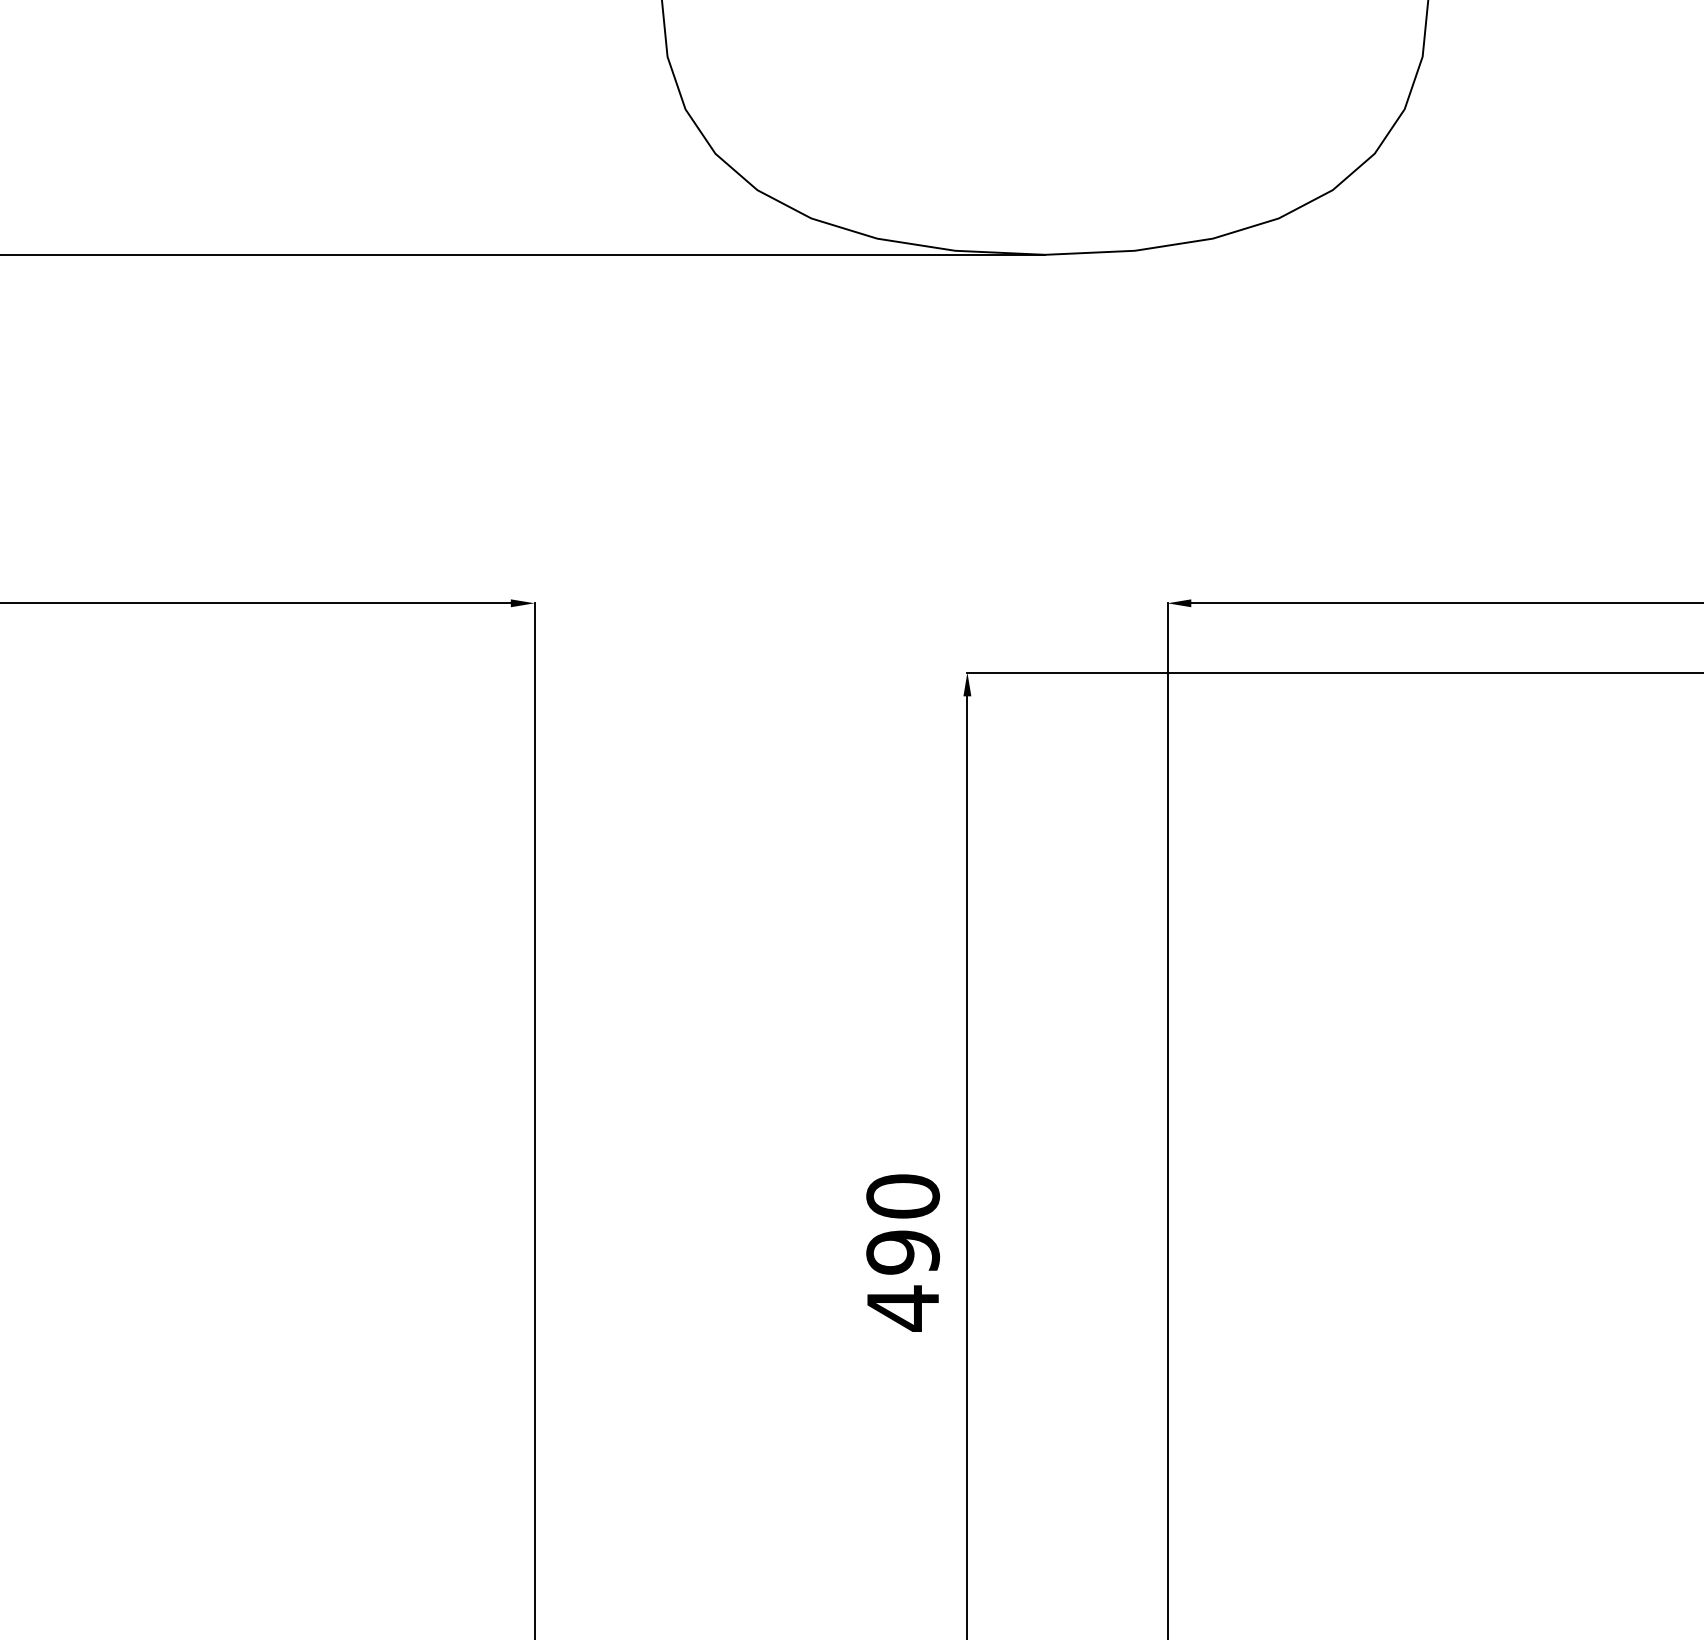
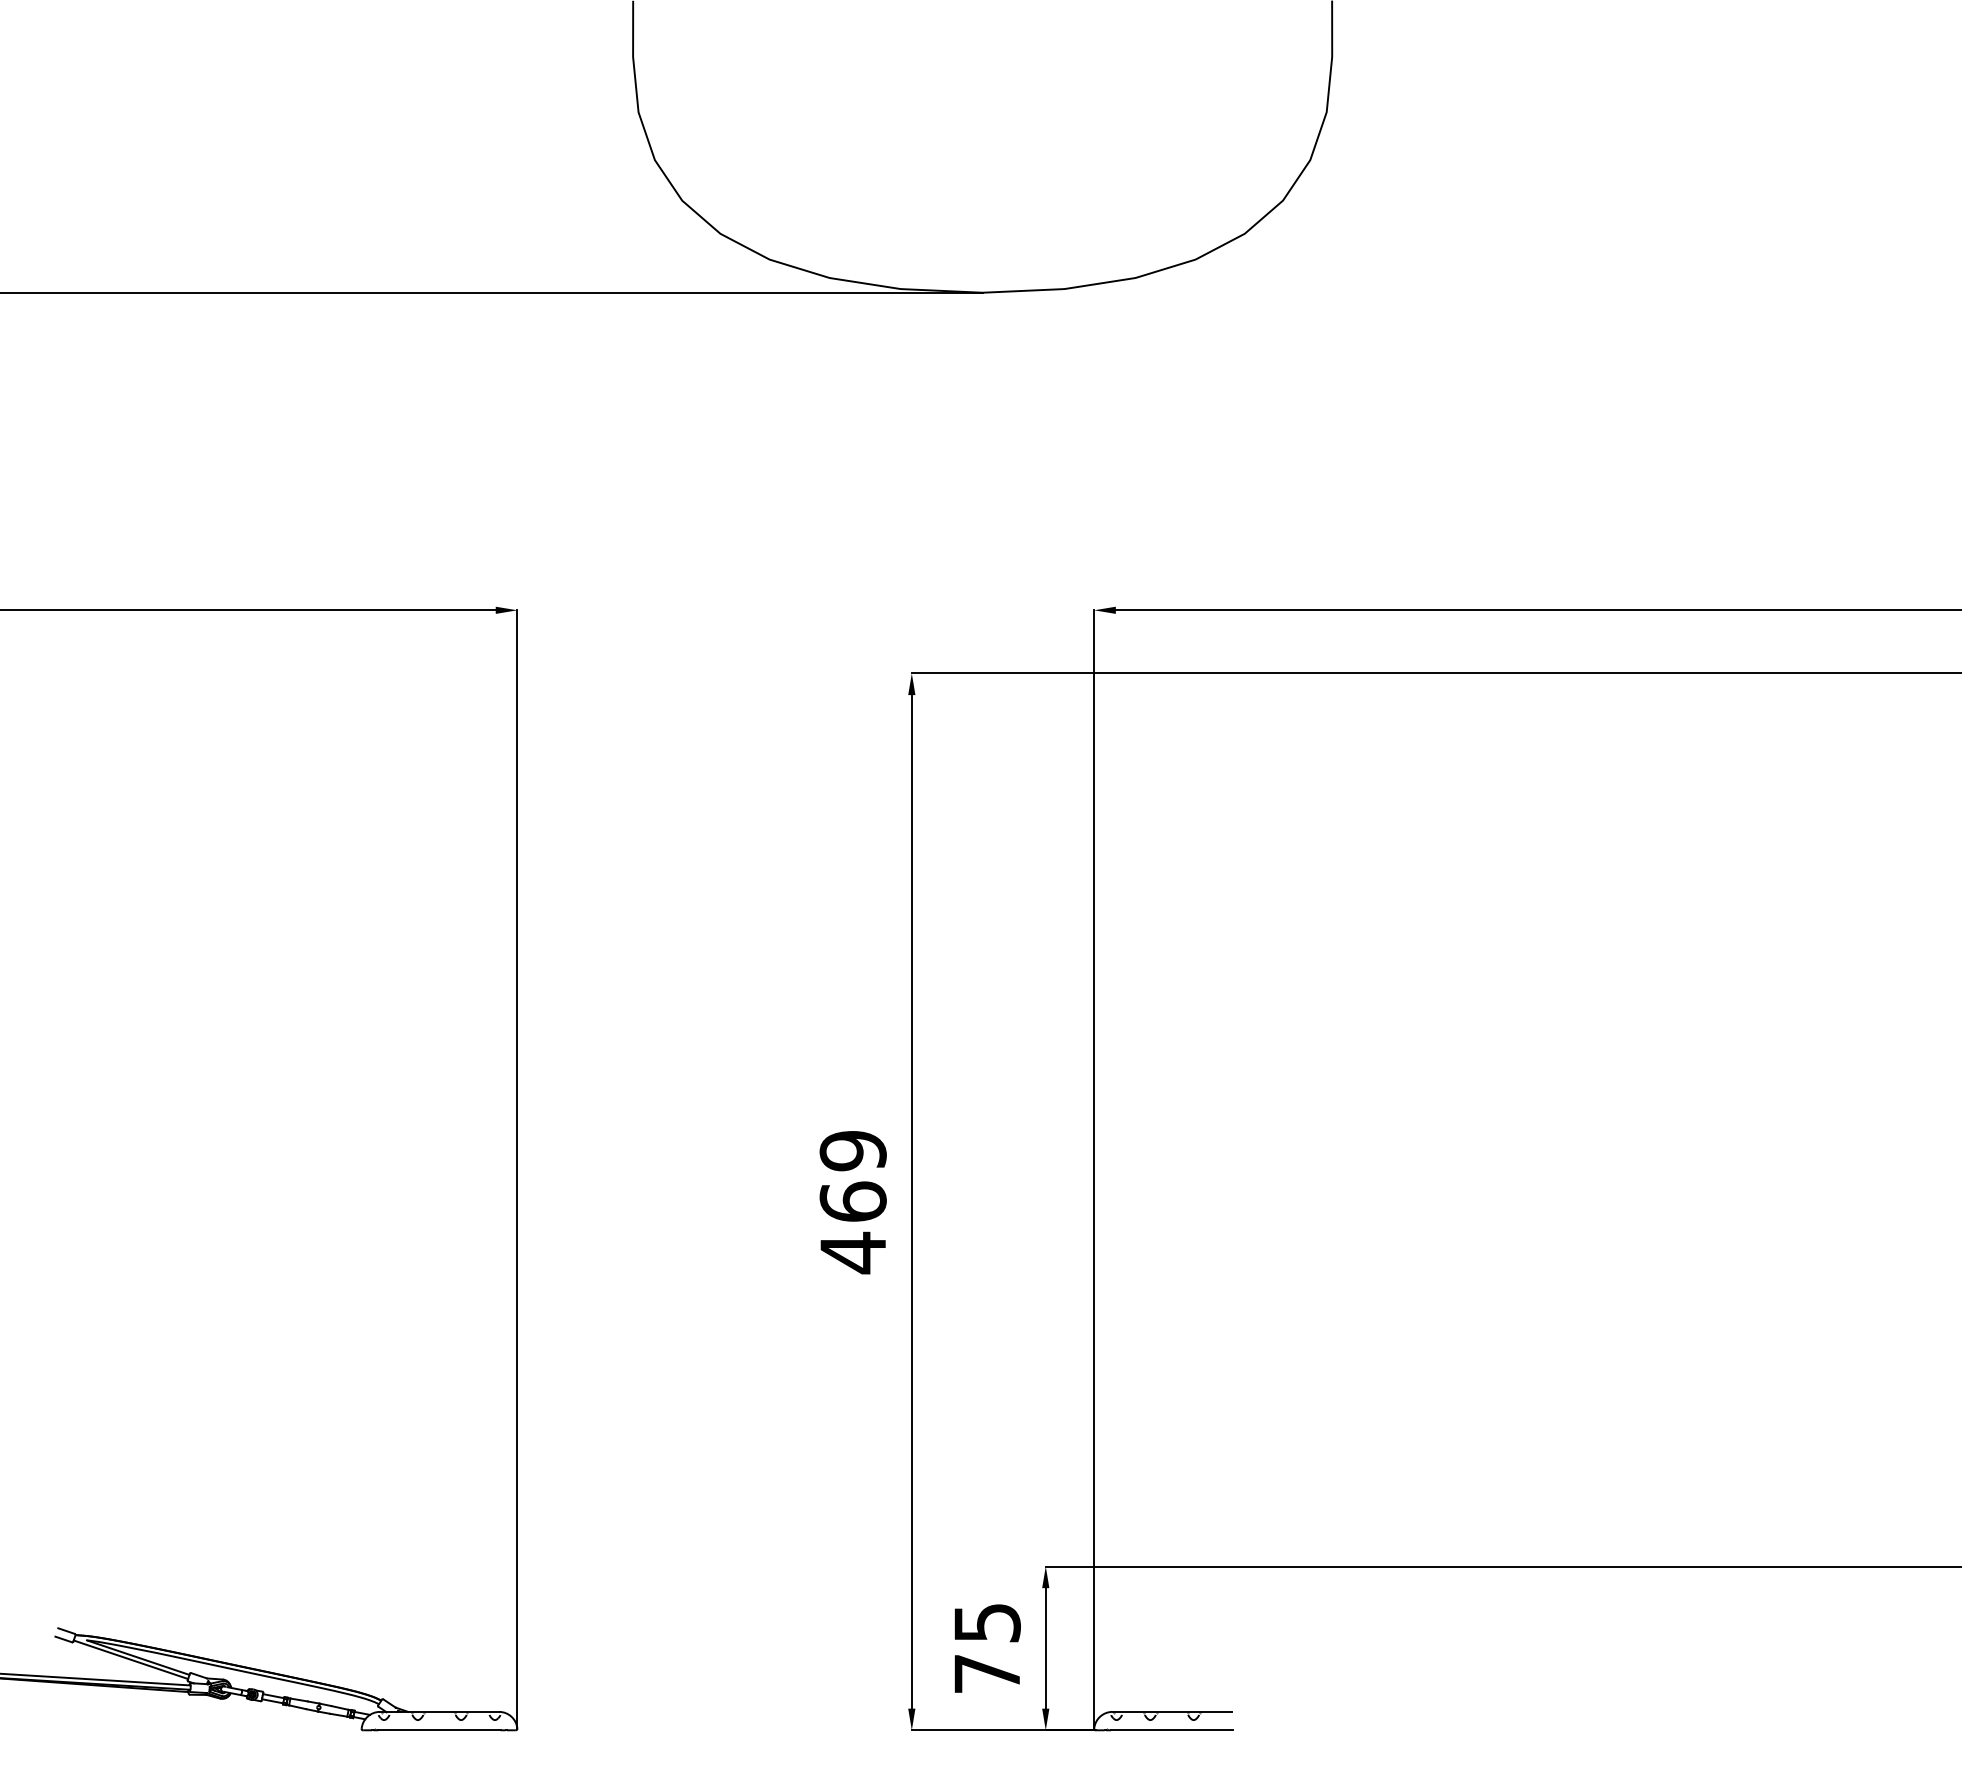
text: (902, 1224) -> (852, 1176), 490 -> 469

